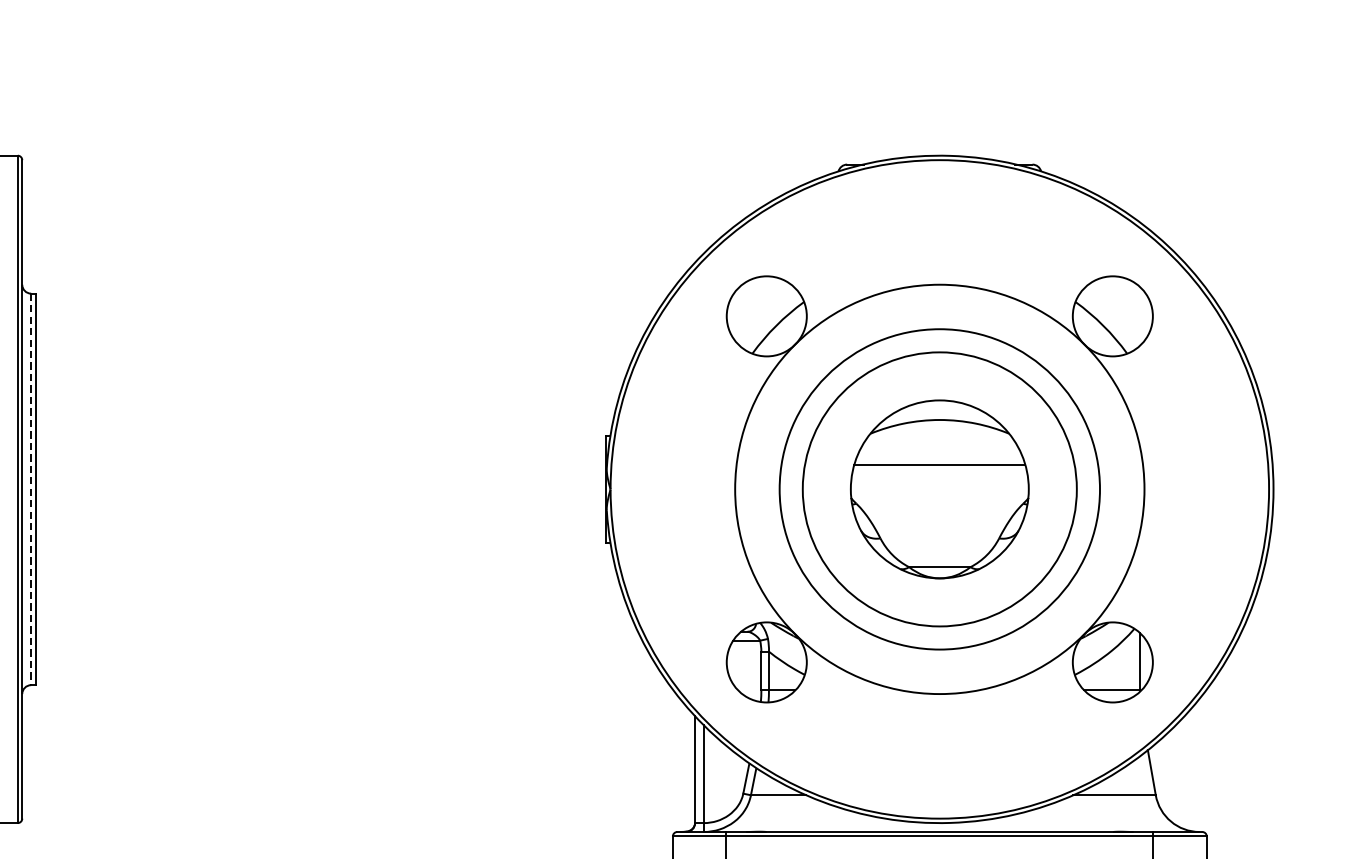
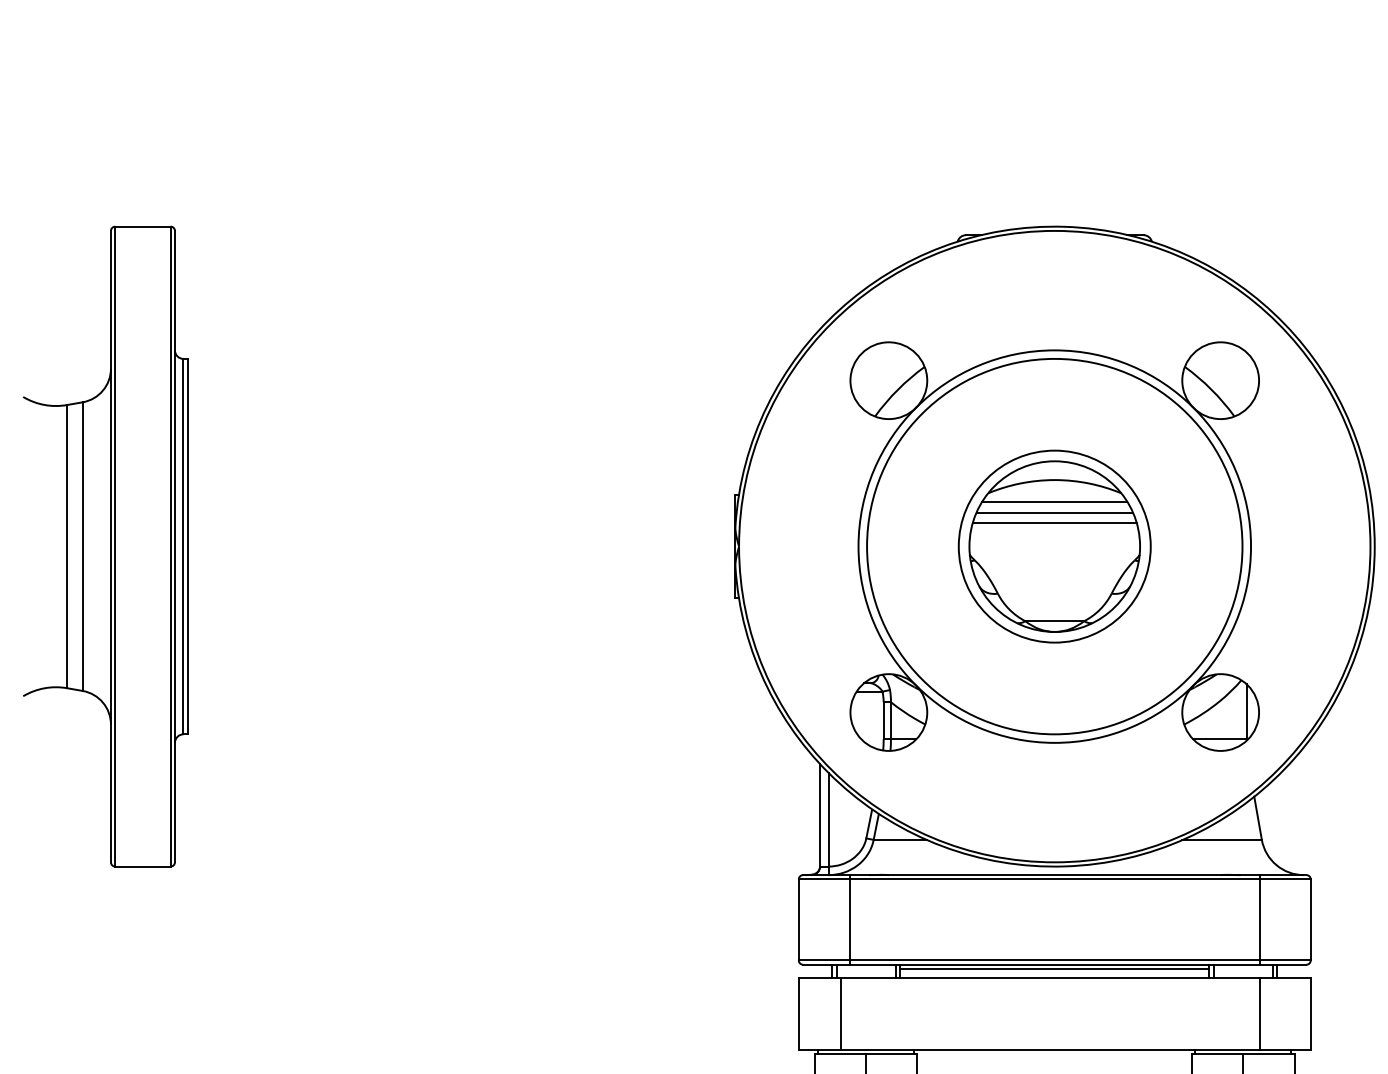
line: (939, 442) -> (1054, 501), added
line: (939, 453) -> (1054, 512), added
line: (31, 489) -> (183, 546), dashed -> solid
circle: (939, 489) -> (1054, 546), size x0.62
circle: (939, 489) -> (1054, 546), size x1.43

